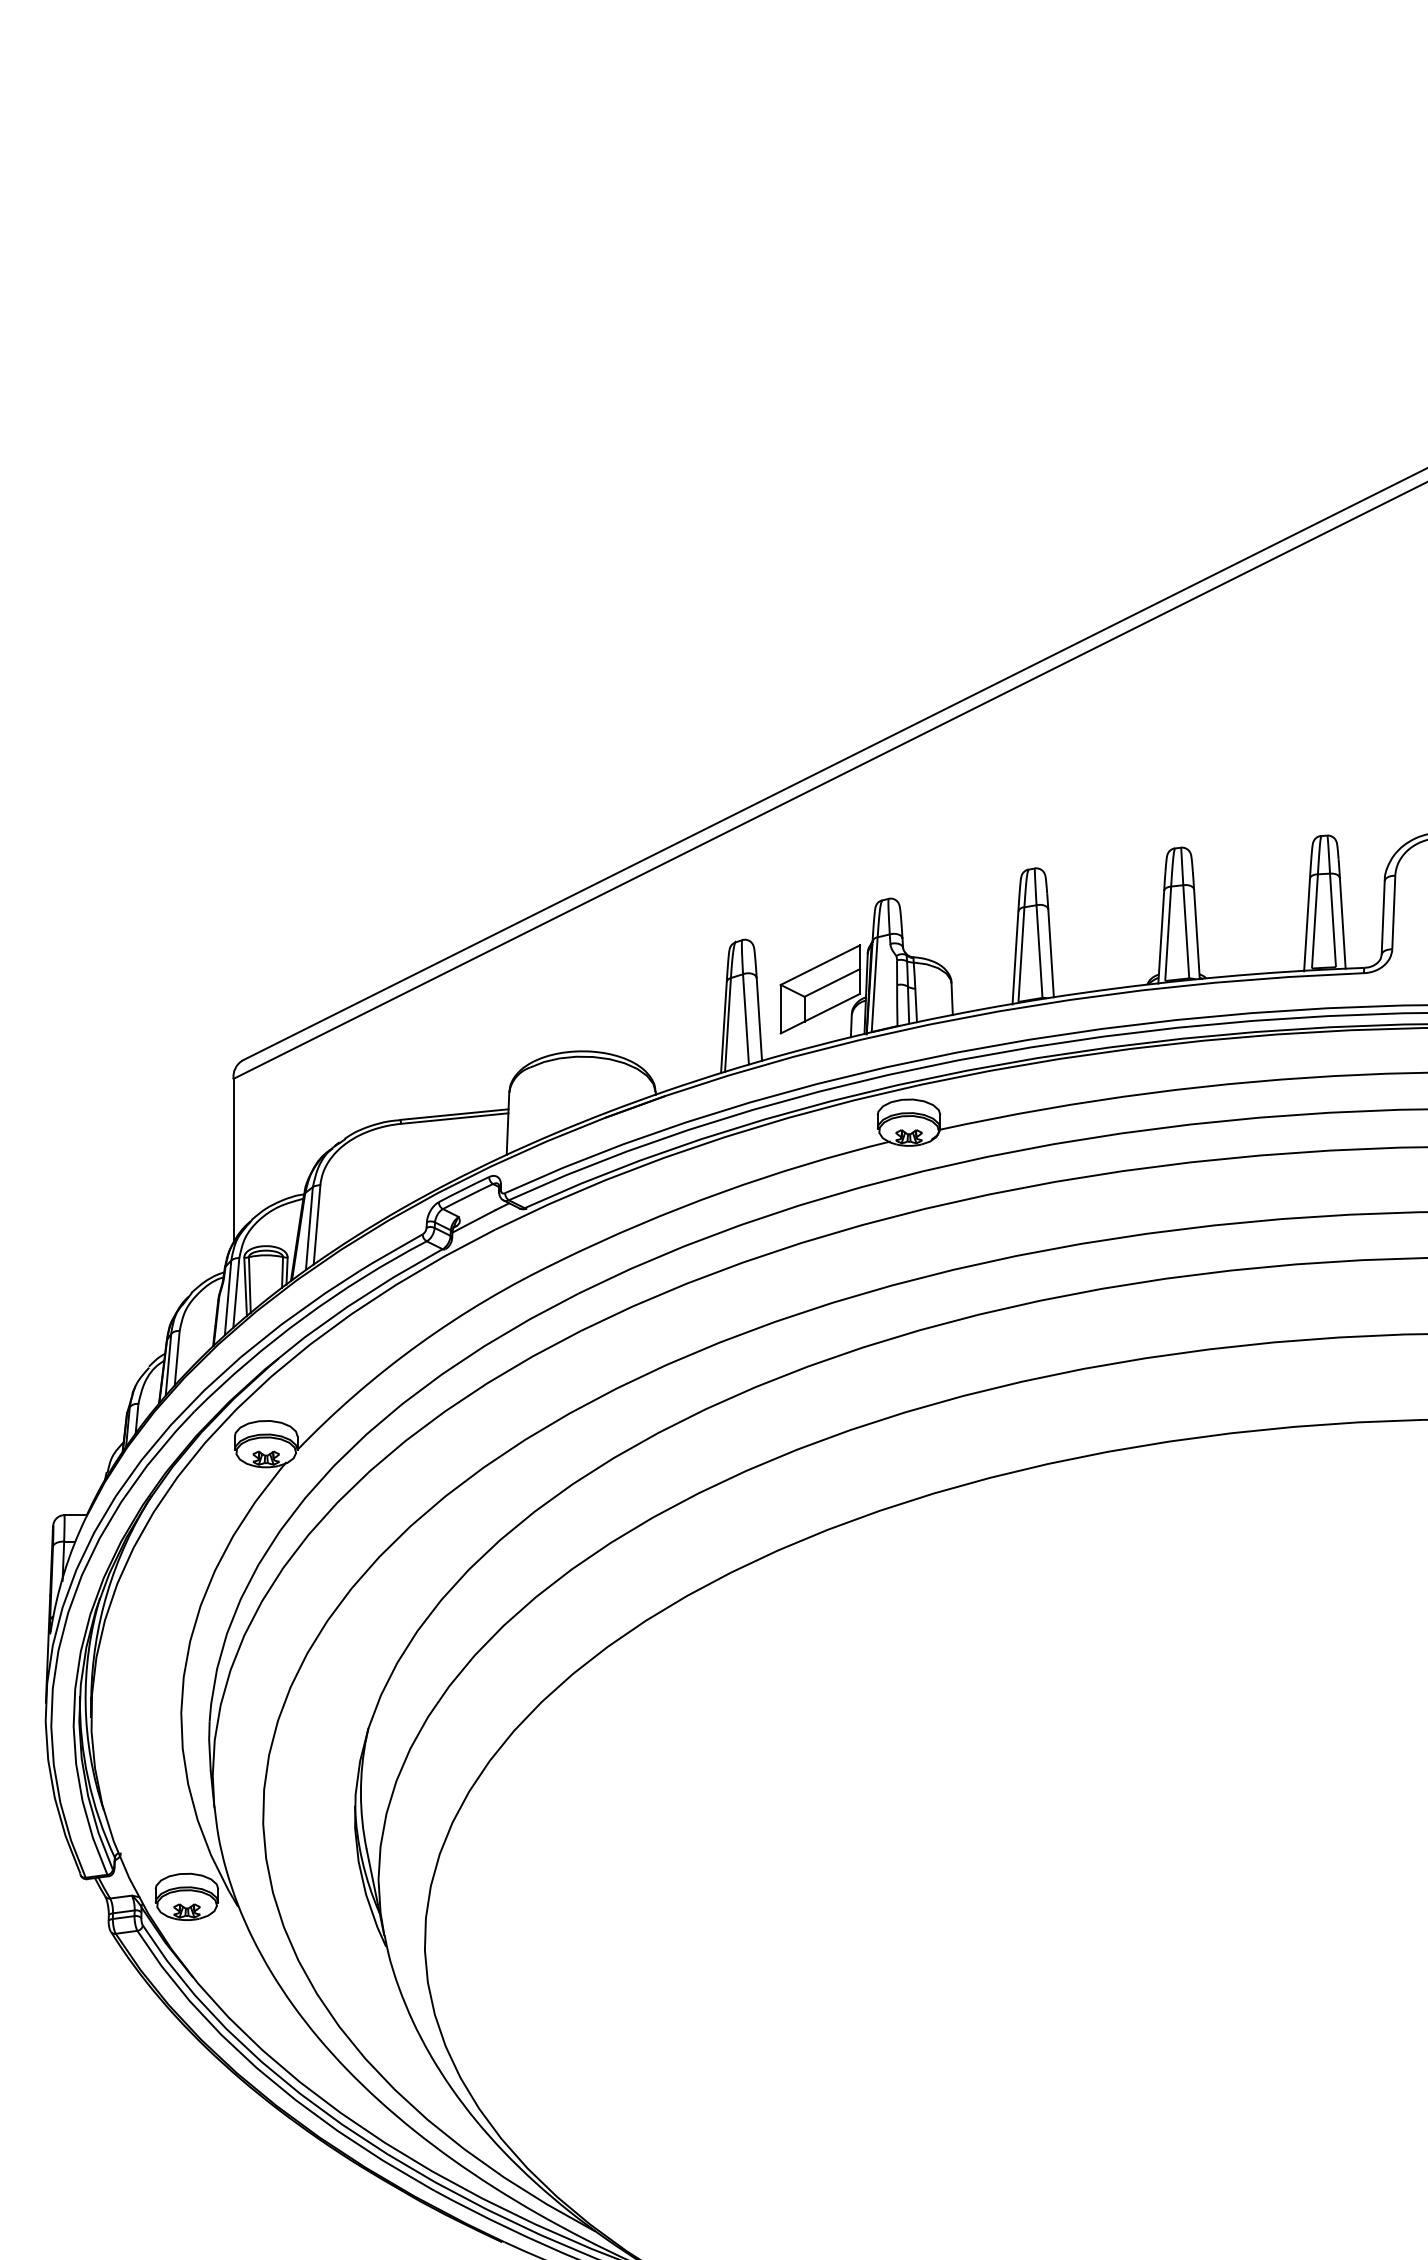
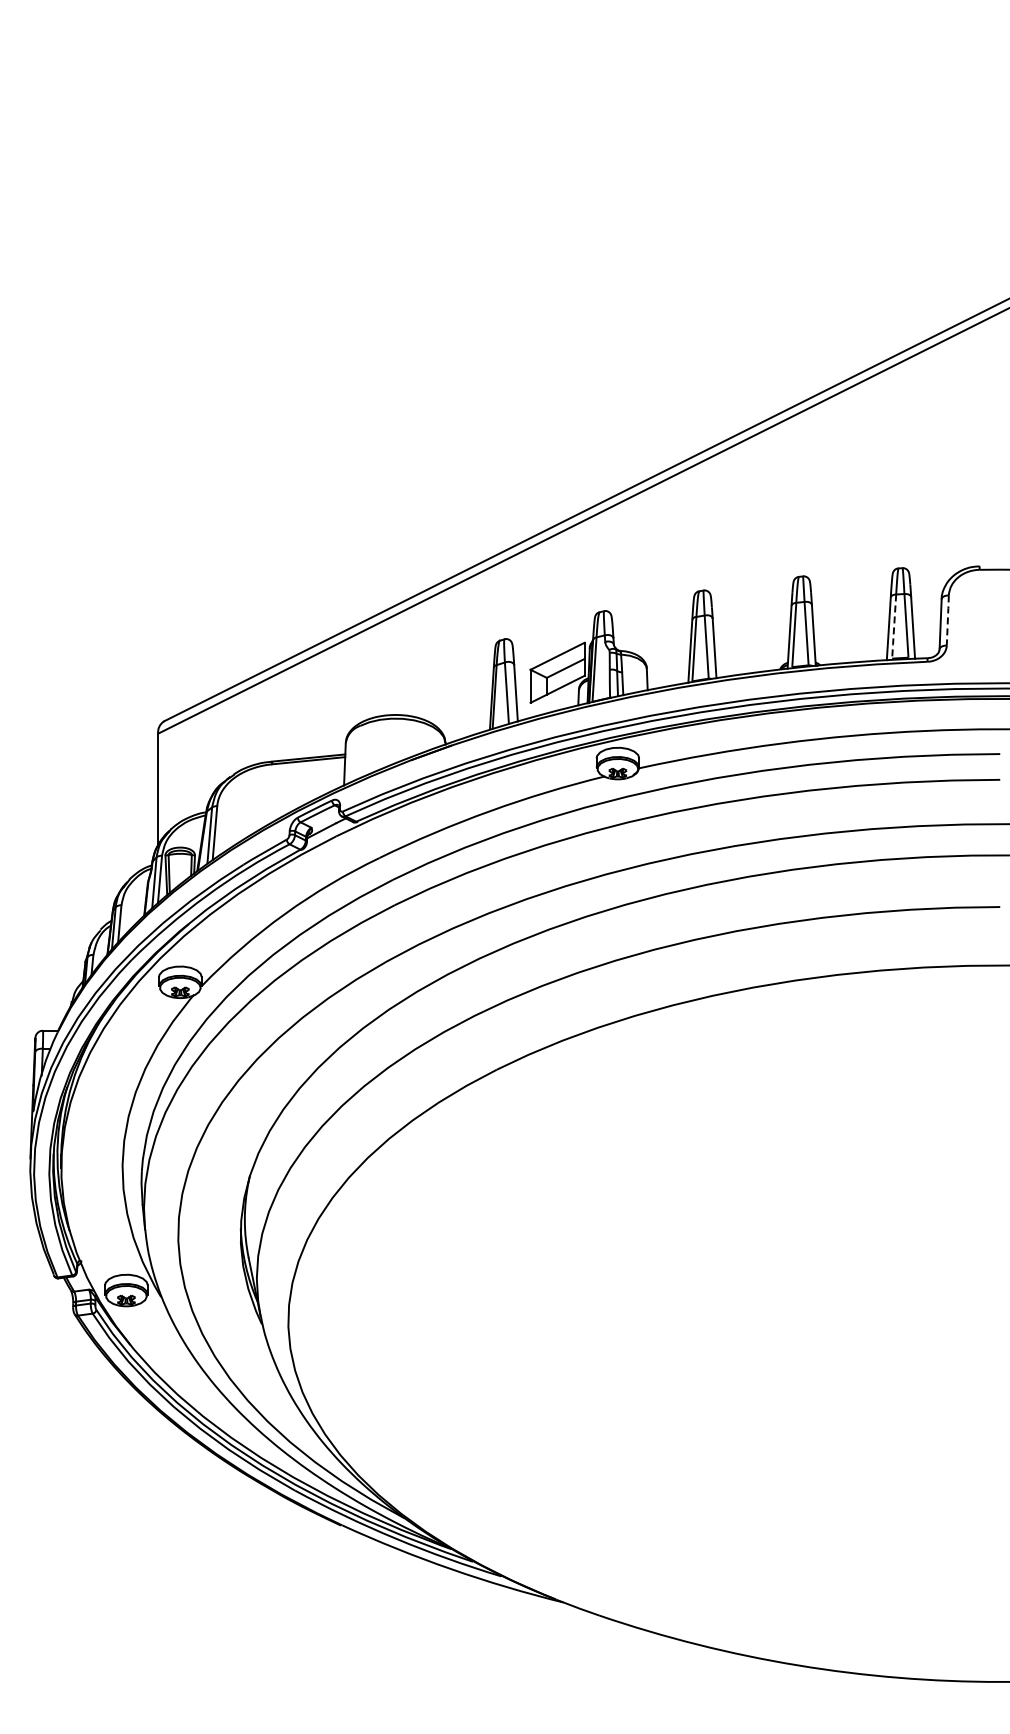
line: (1393, 912) -> (947, 620), solid -> dashed
line: (1315, 921) -> (894, 626), solid -> dashed

